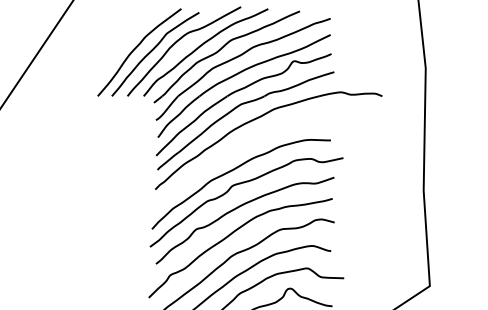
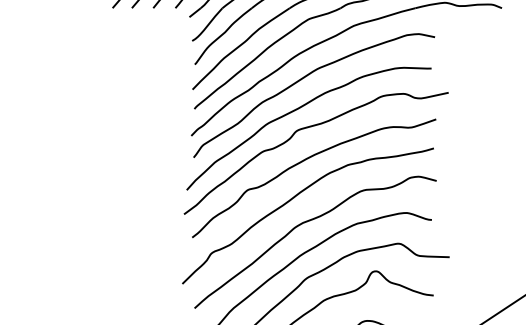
curve: (237, 148) -> (303, 79), added

